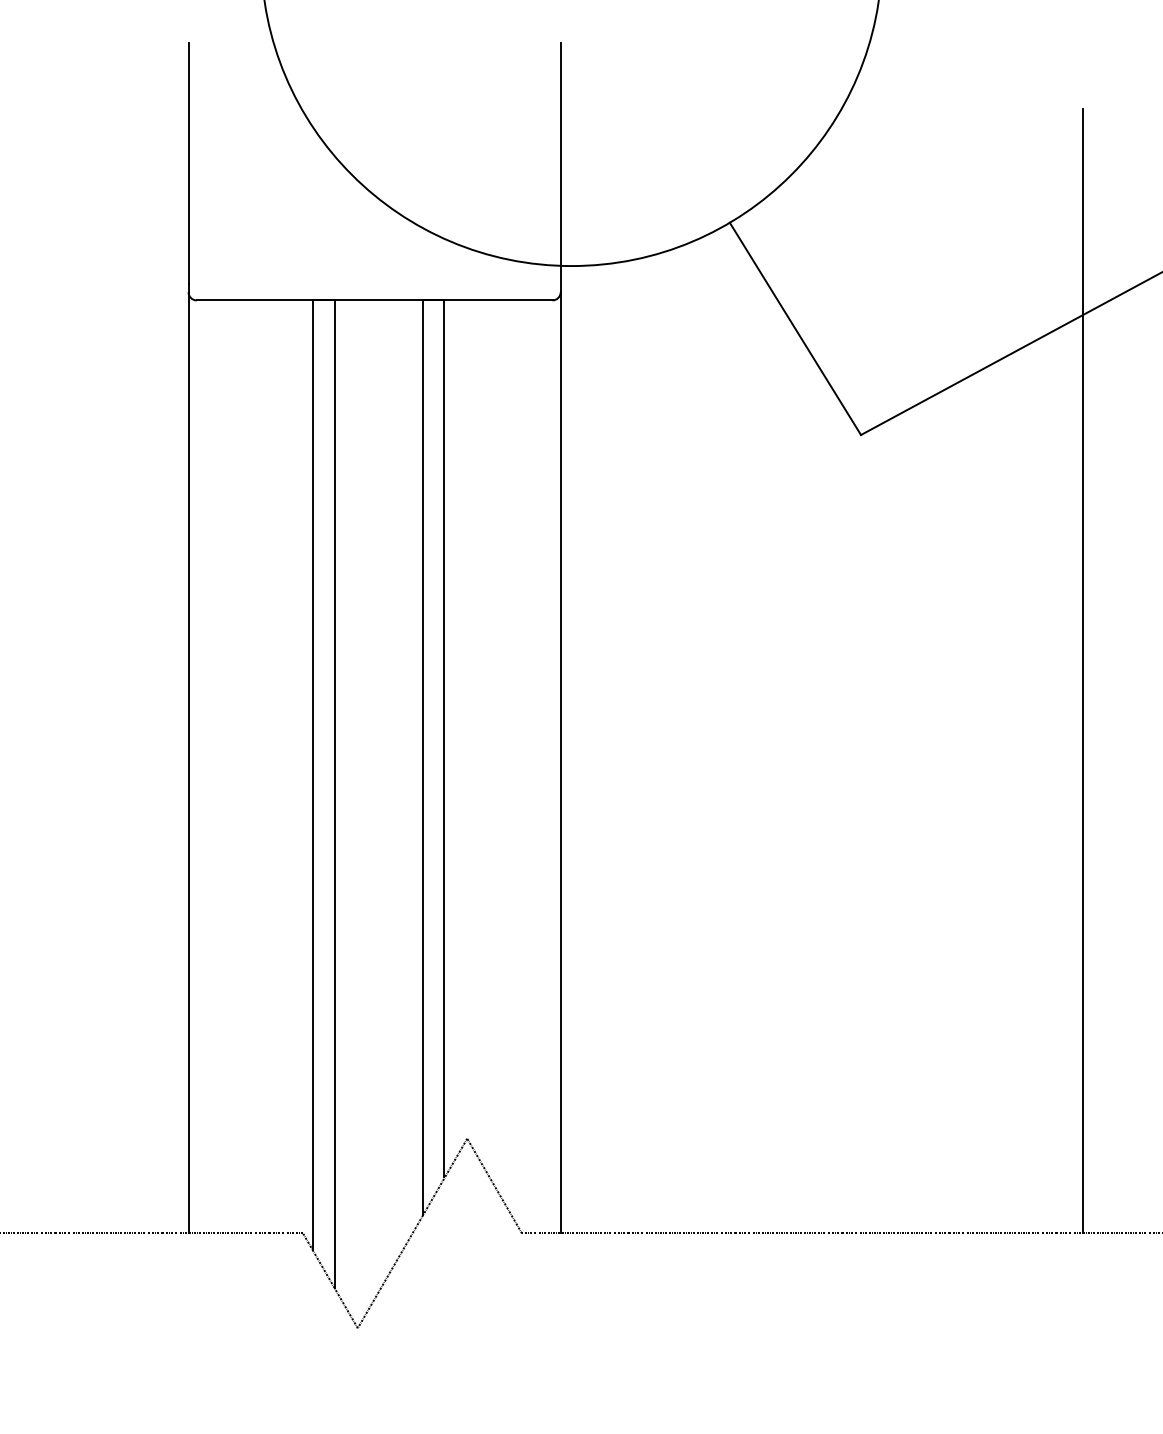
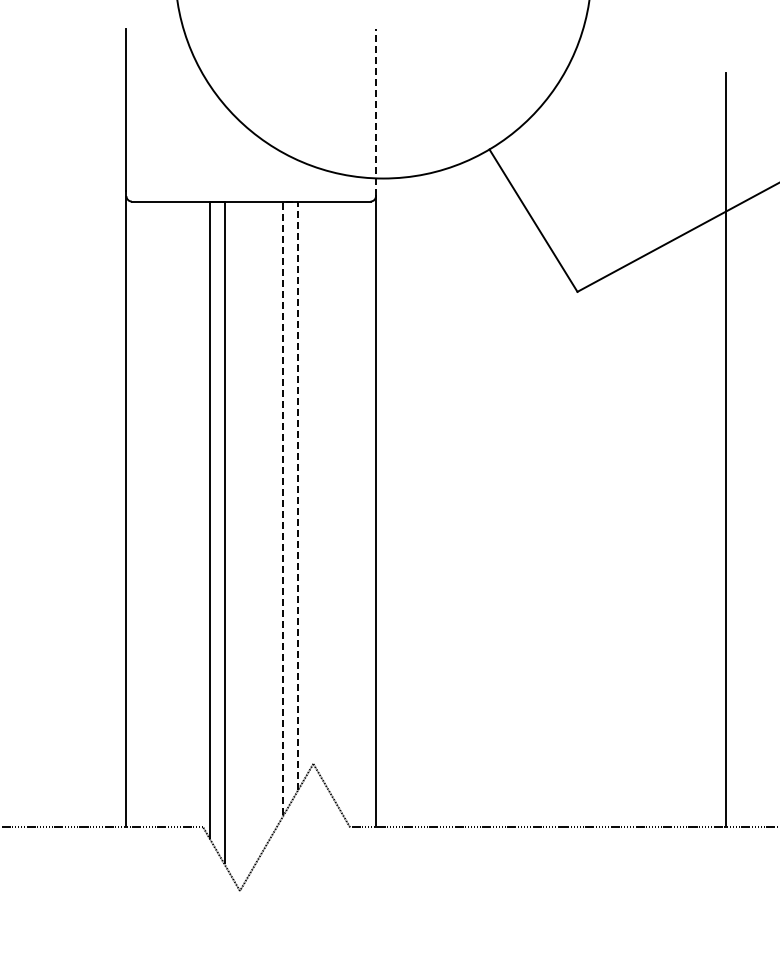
line: (561, 167) -> (376, 112), solid -> dashed
line: (422, 307) -> (283, 206), solid -> dashed

